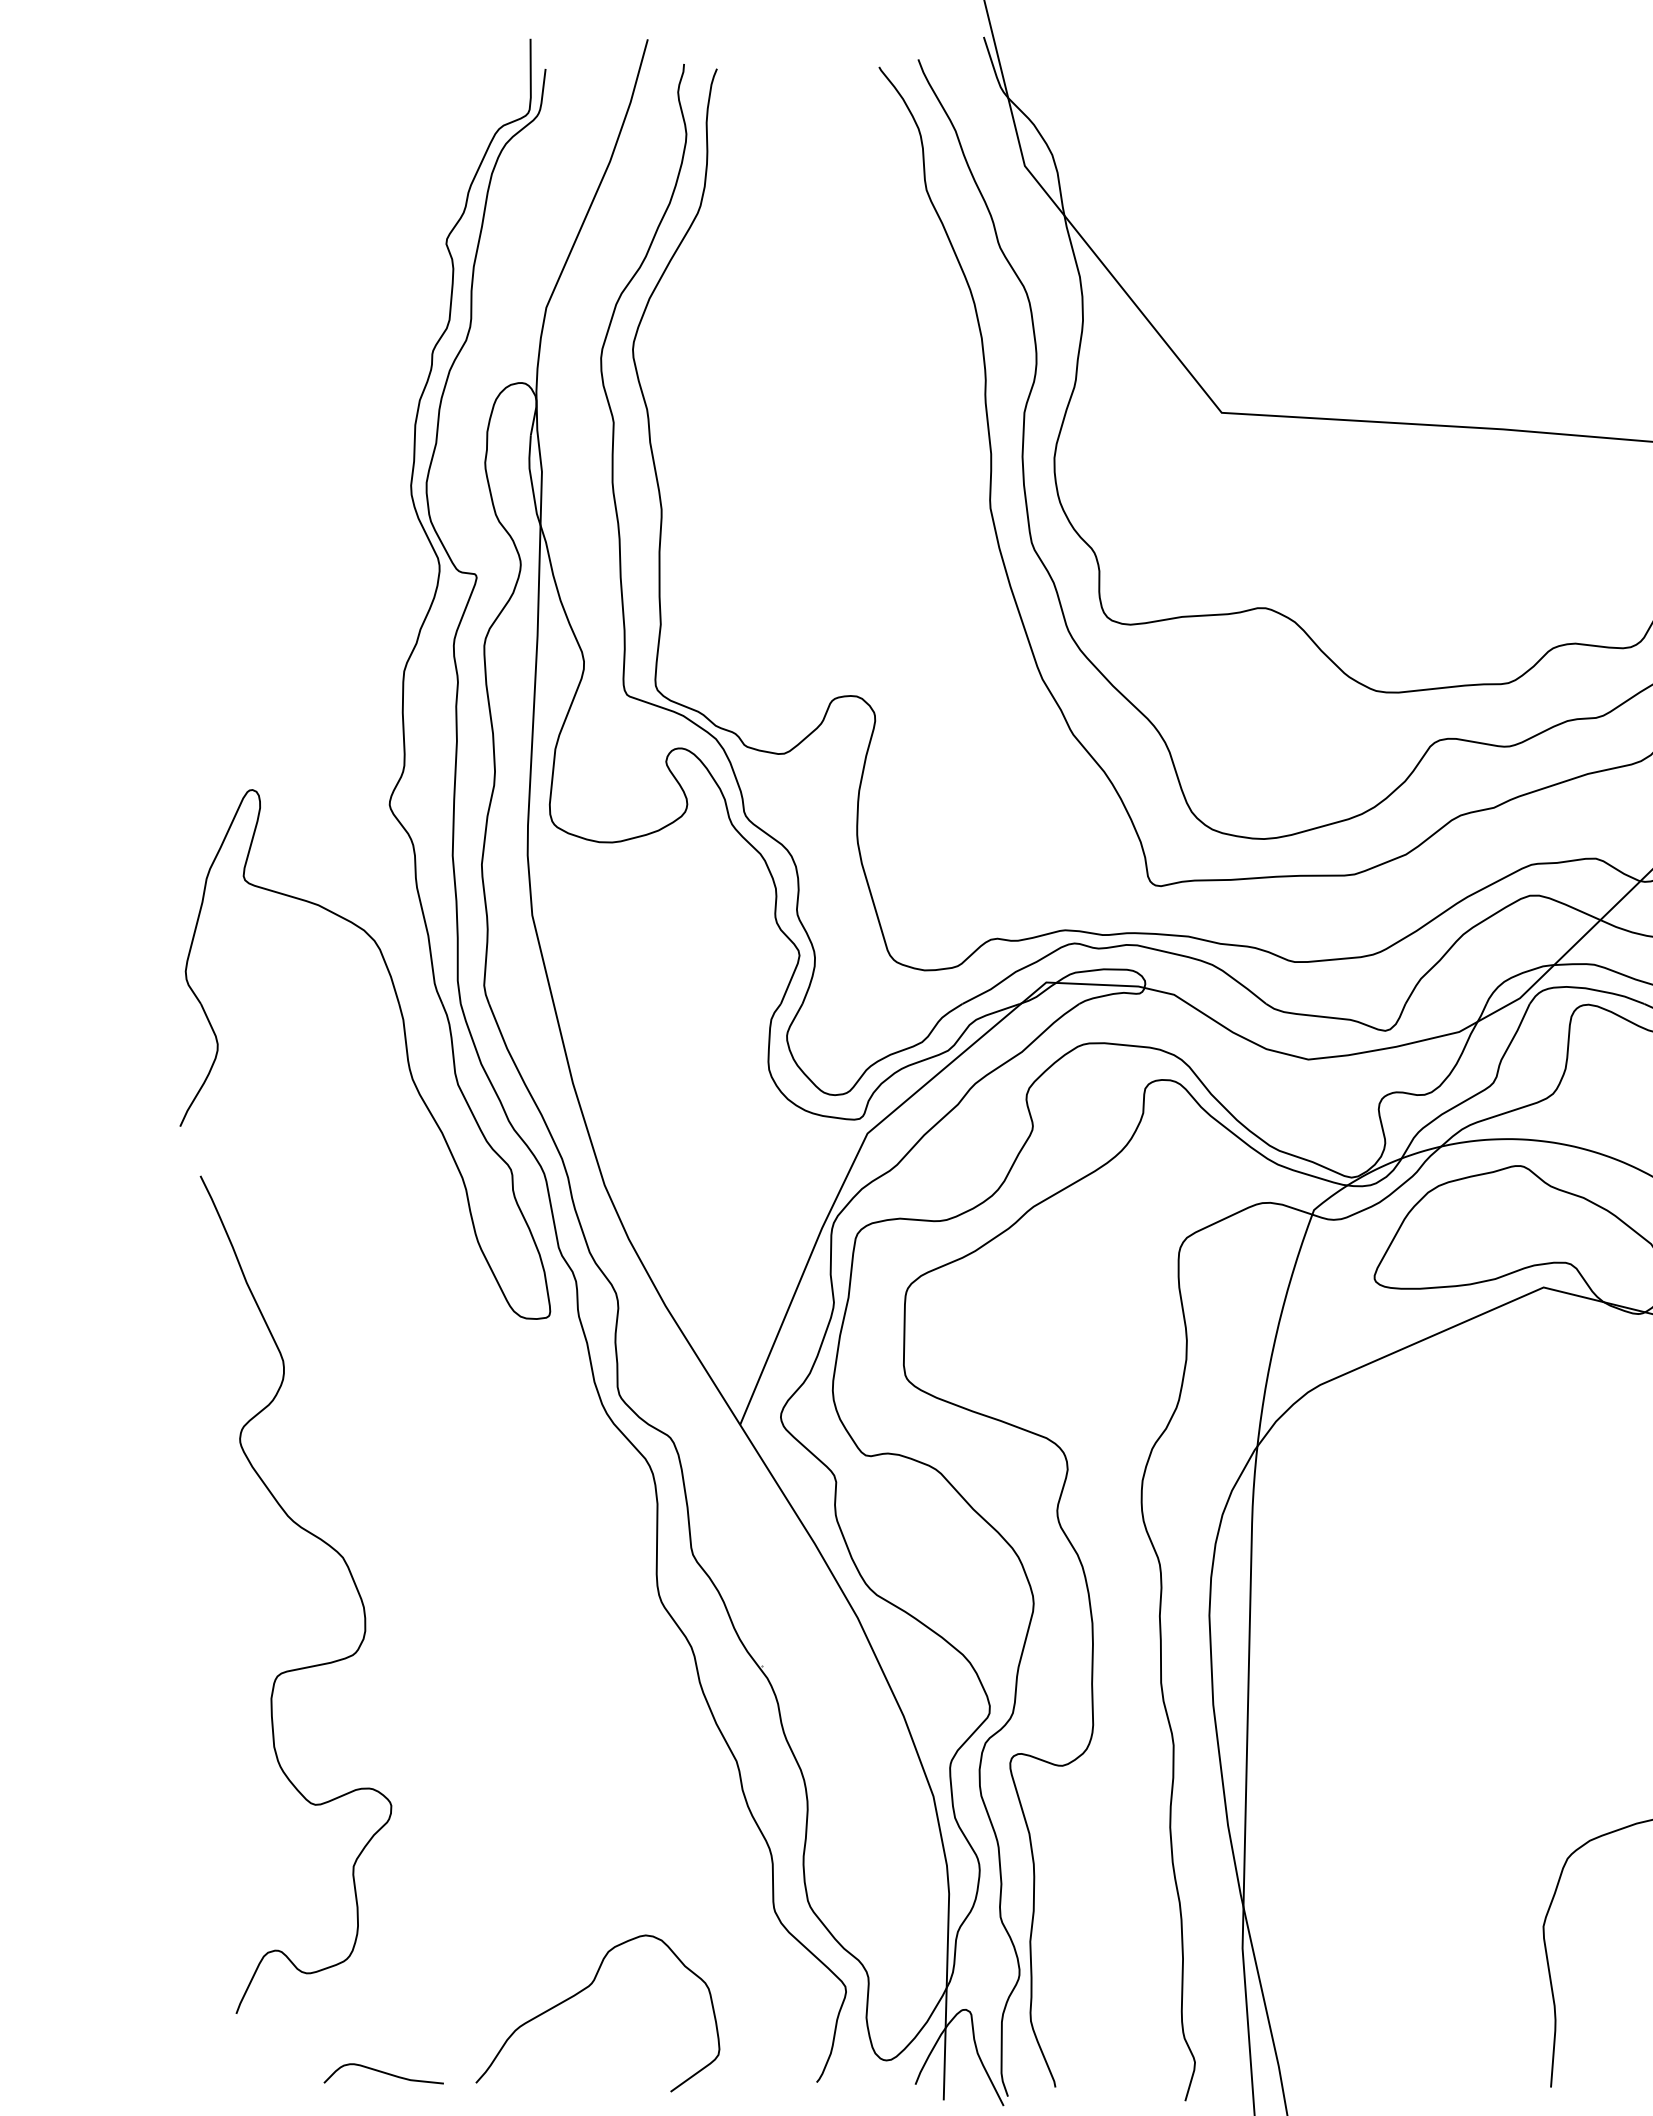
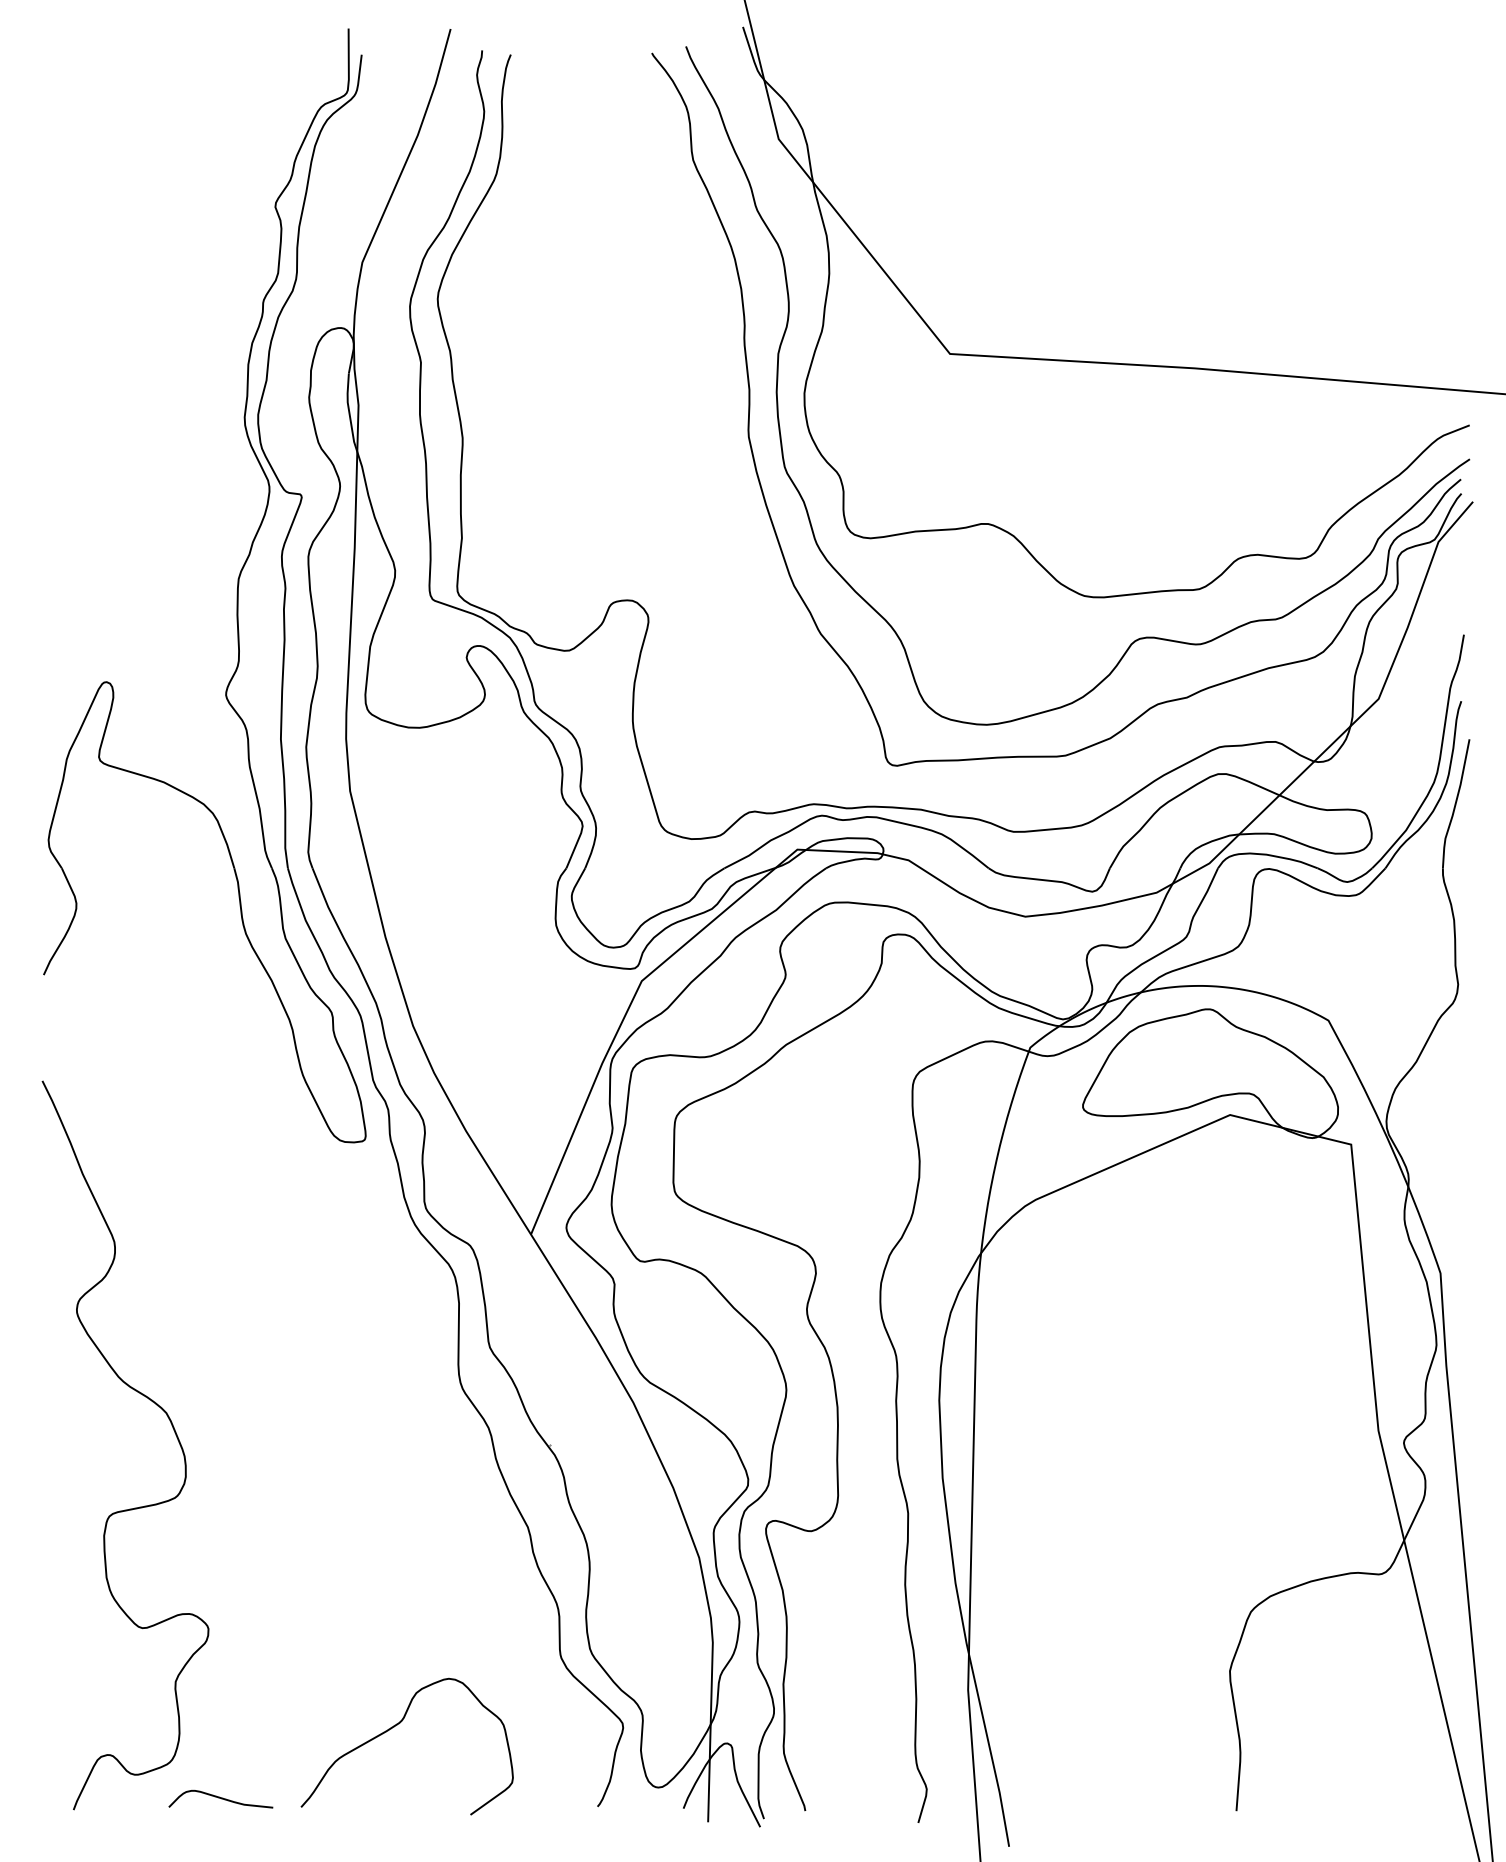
curve: (349, 1575) -> (172, 1428), moved

